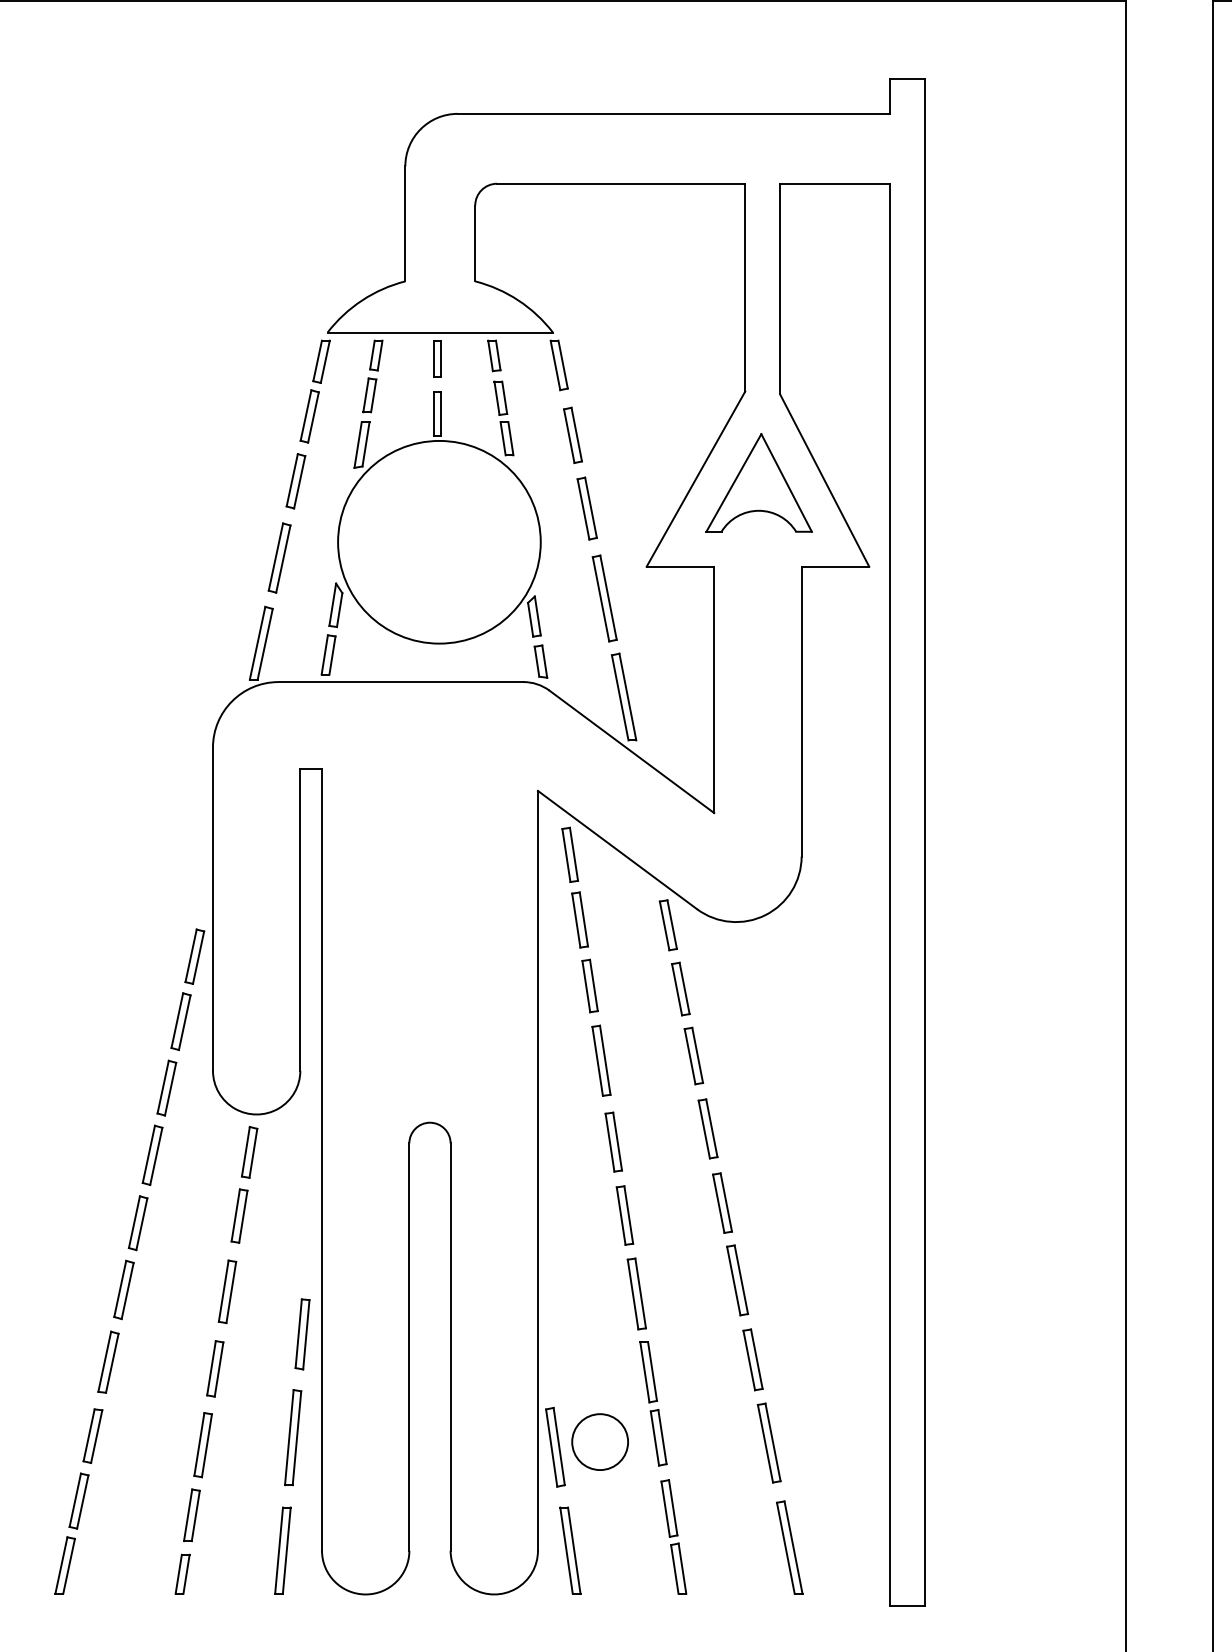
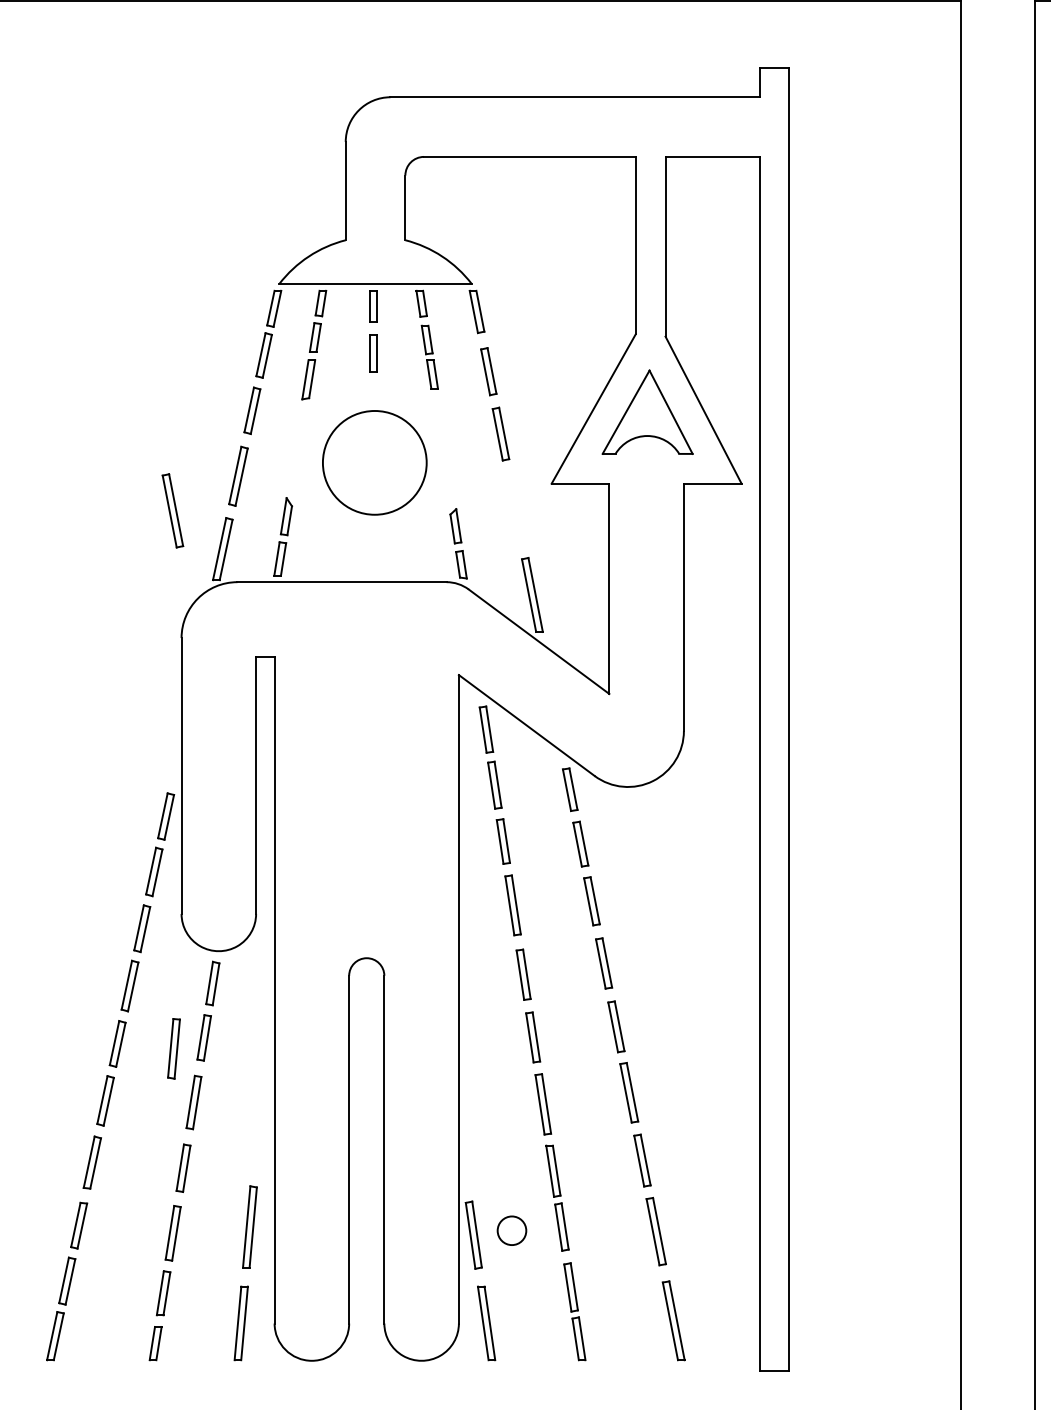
circle: (439, 541) -> (374, 462), size x0.6
part: (604, 598) -> (172, 510), moved
part: (301, 1333) -> (173, 1048), moved
circle: (599, 1441) -> (511, 1230), size x0.6

